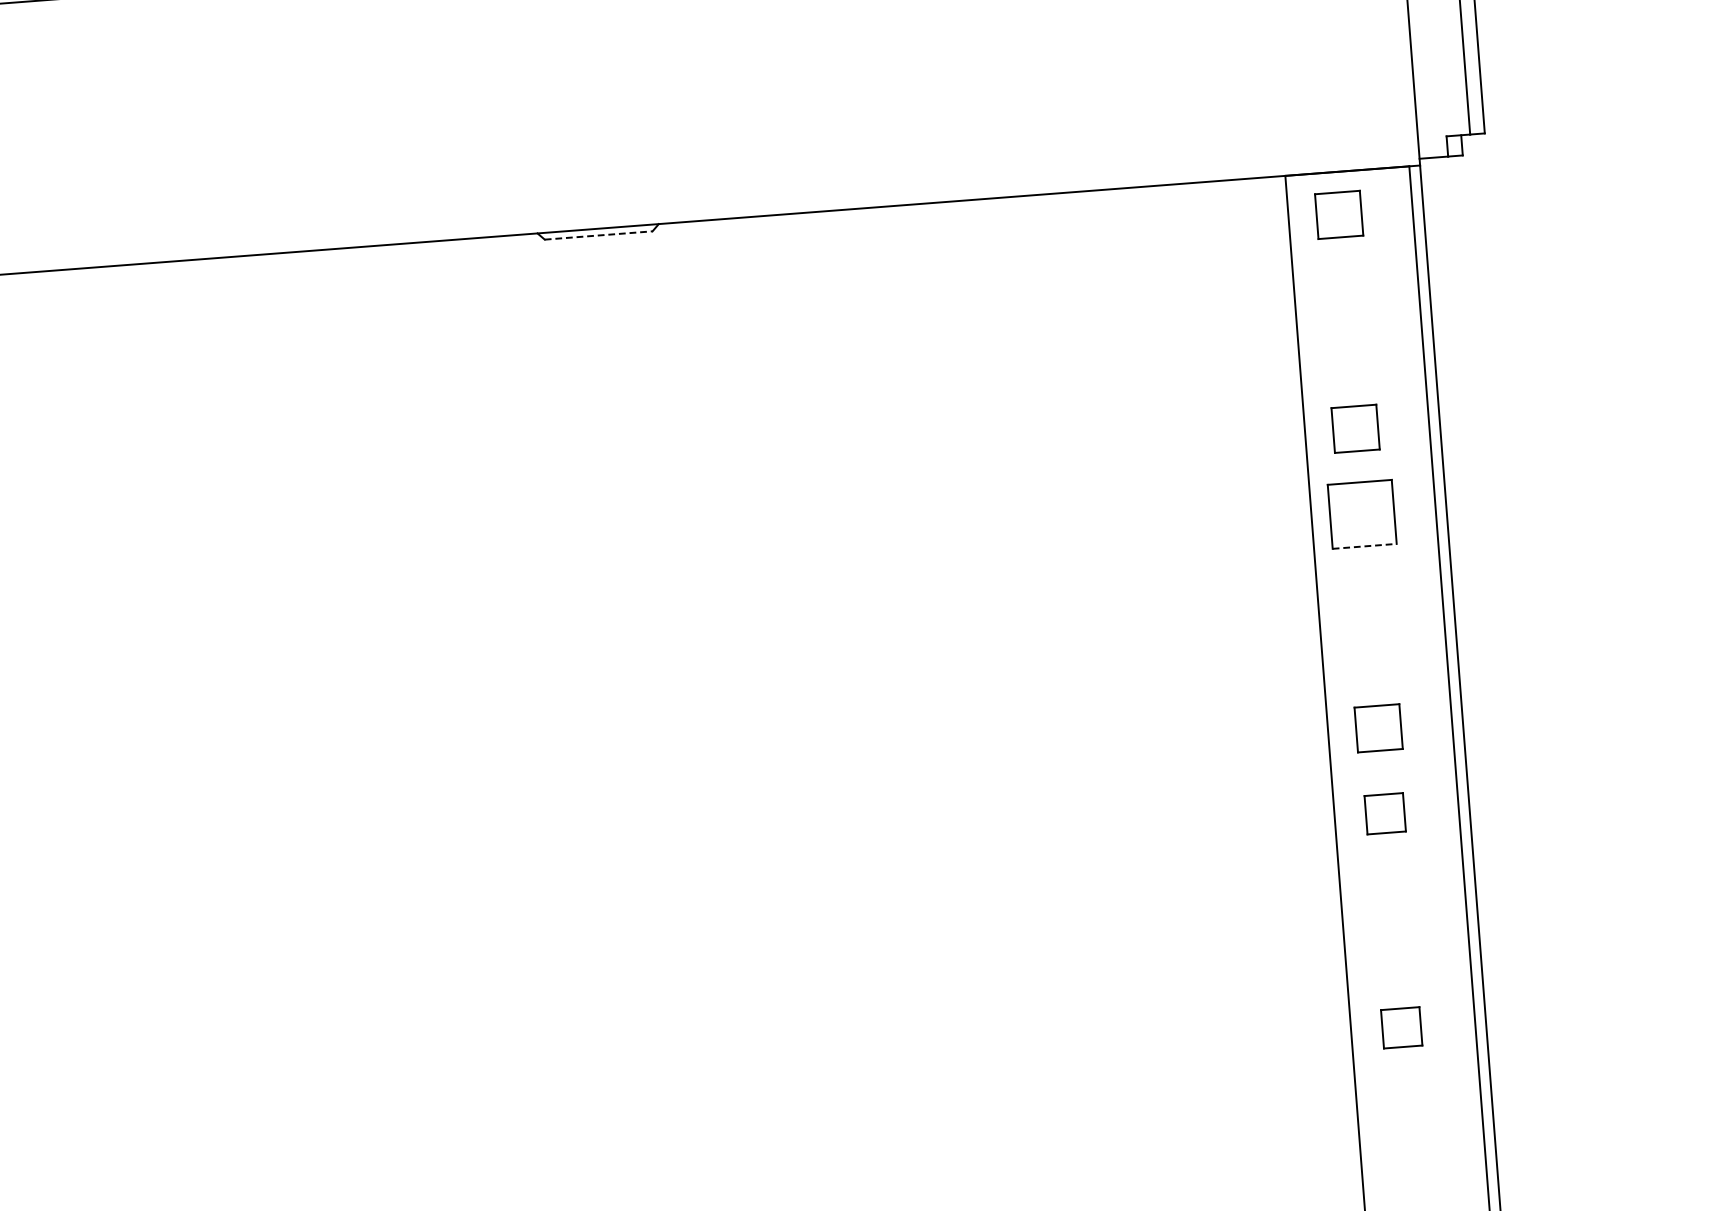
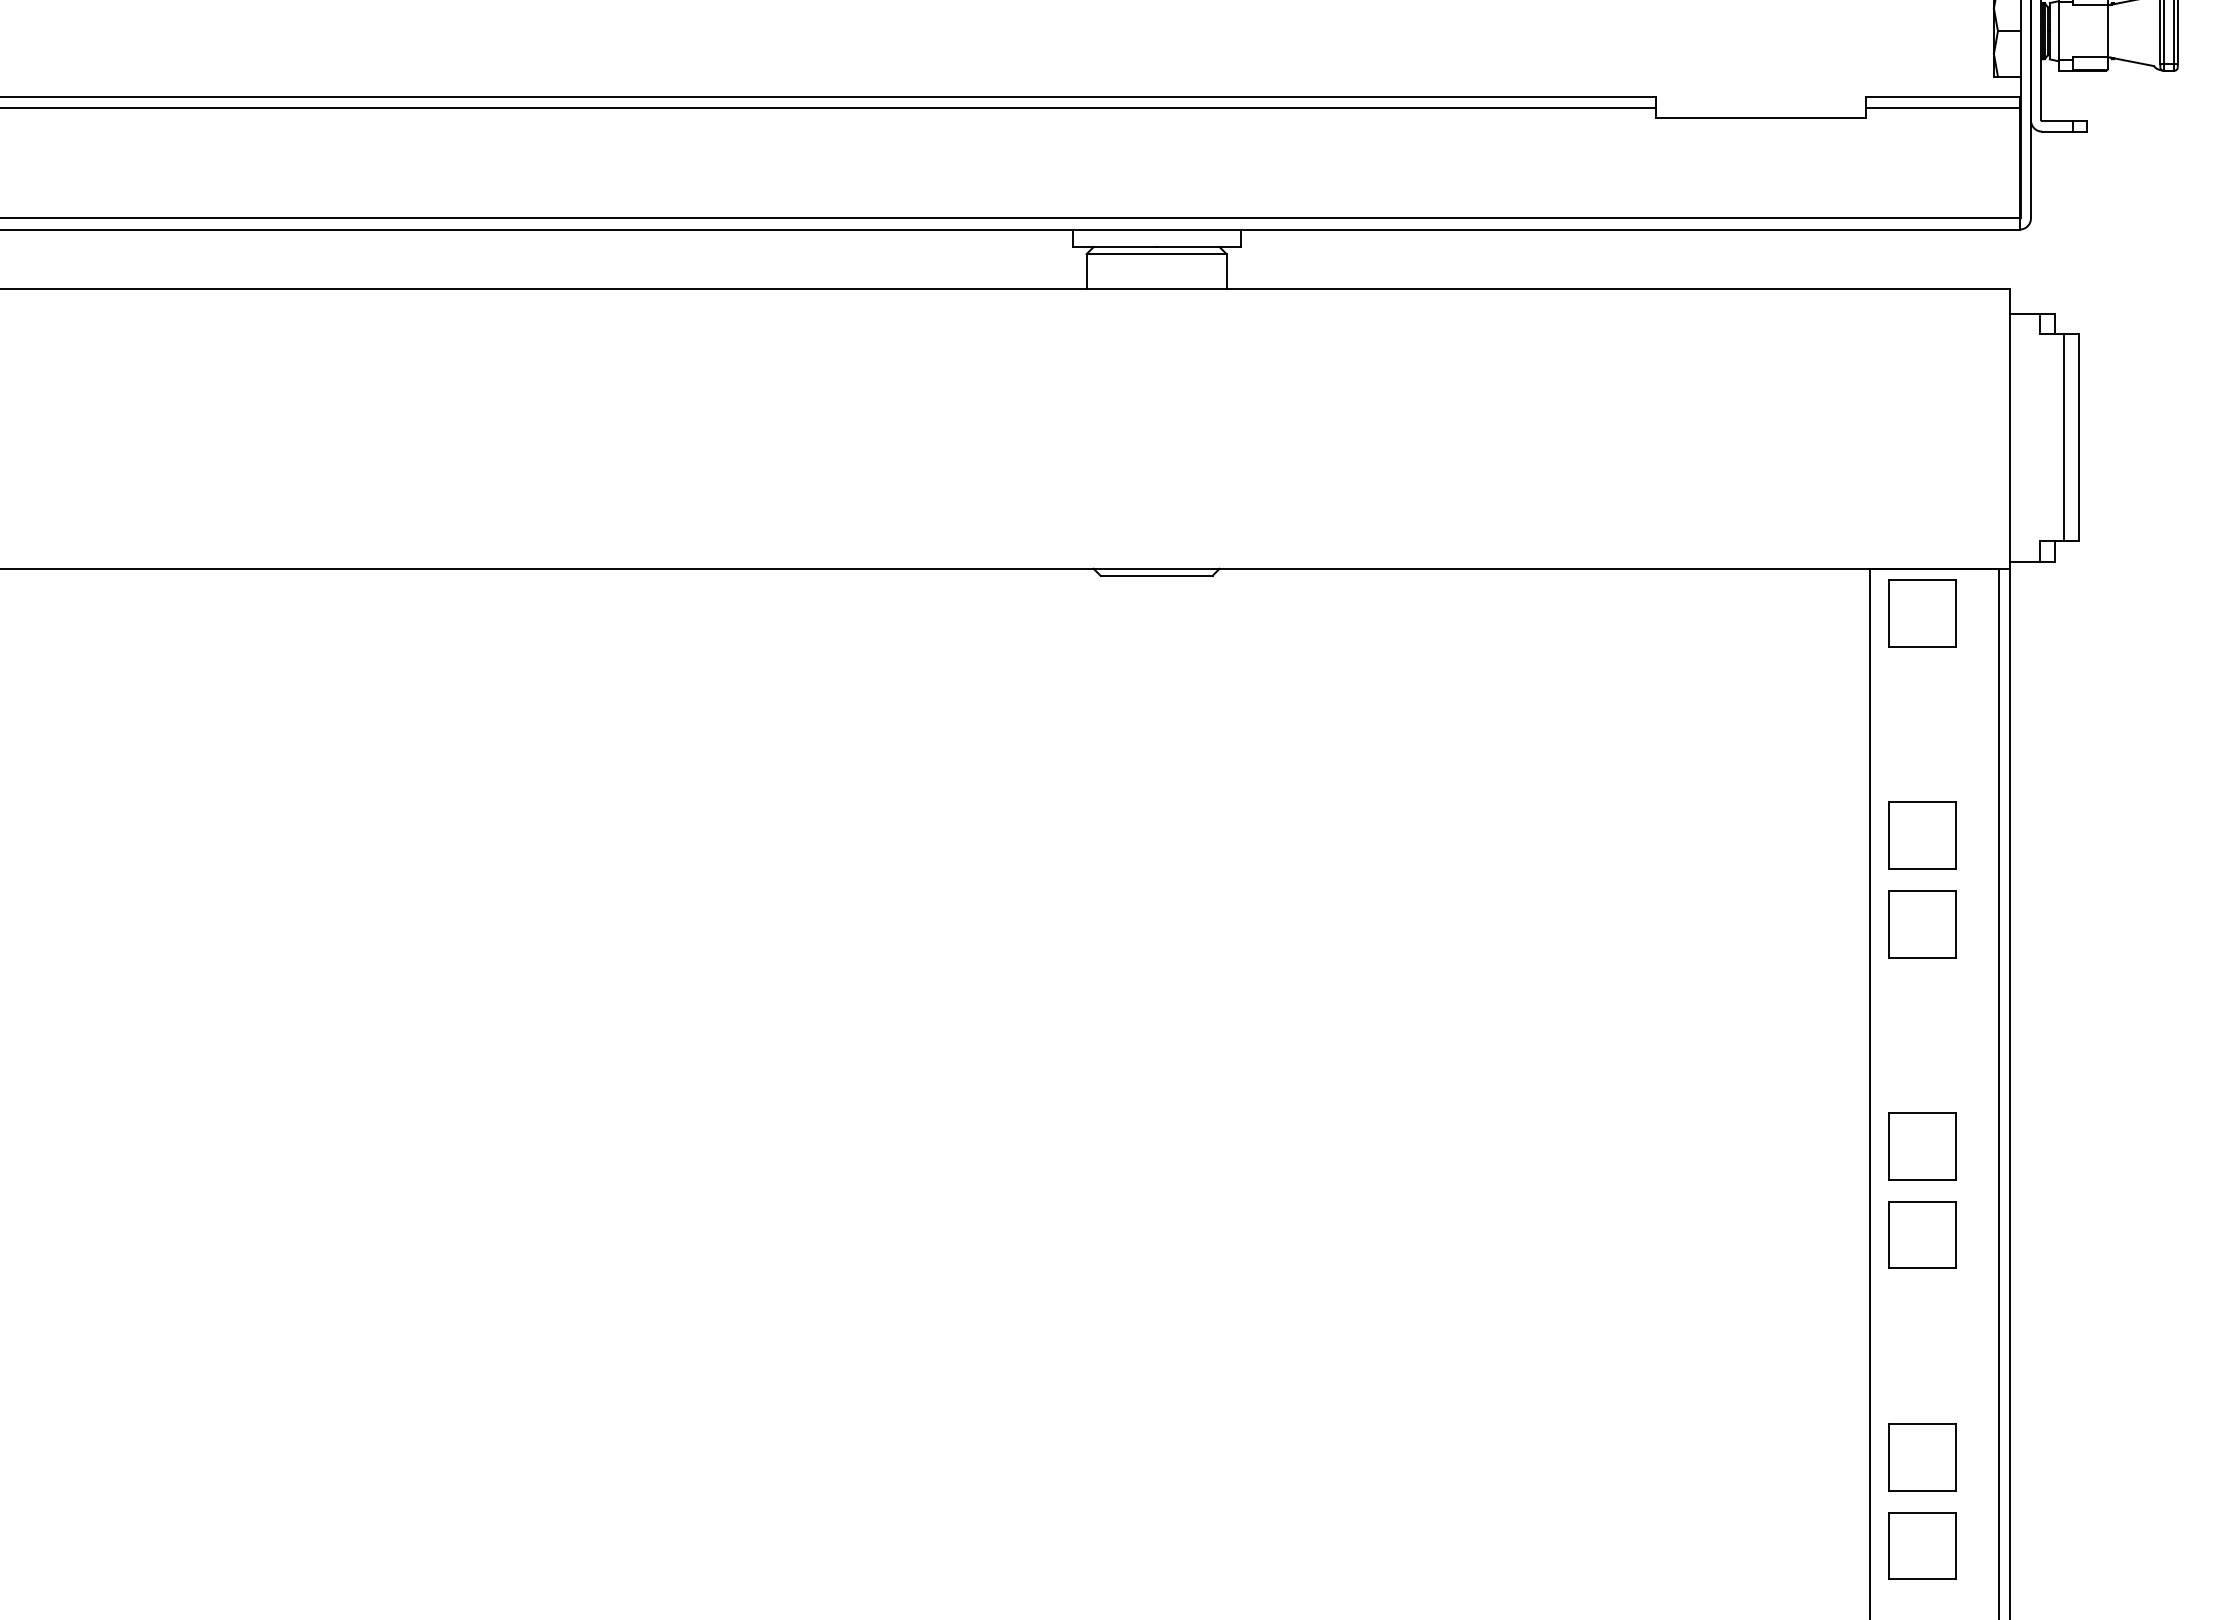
part: (1339, 215) -> (1922, 613), size x1.43
line: (598, 235) -> (1156, 575), dashed -> solid
part: (1355, 428) -> (1922, 835), size x1.43
line: (1365, 546) -> (1923, 957), dashed -> solid
part: (1378, 728) -> (1922, 1146), size x1.43
part: (1385, 813) -> (1922, 1234), size x1.67
part: (1401, 1027) -> (1922, 1457), size x1.67
part: (1408, 1112) -> (1922, 1545), added

